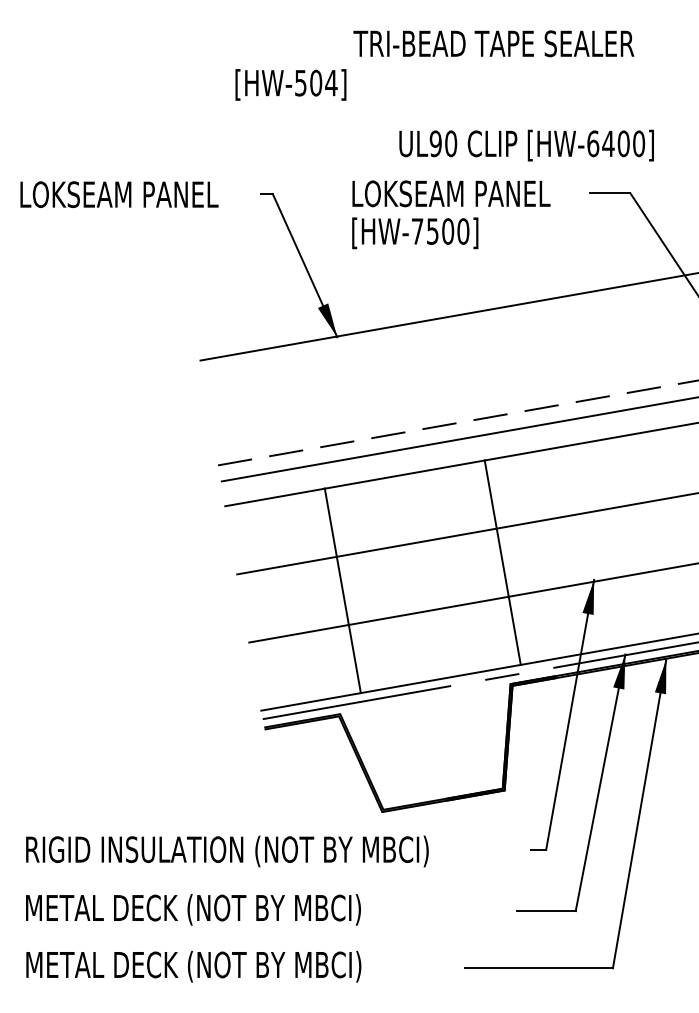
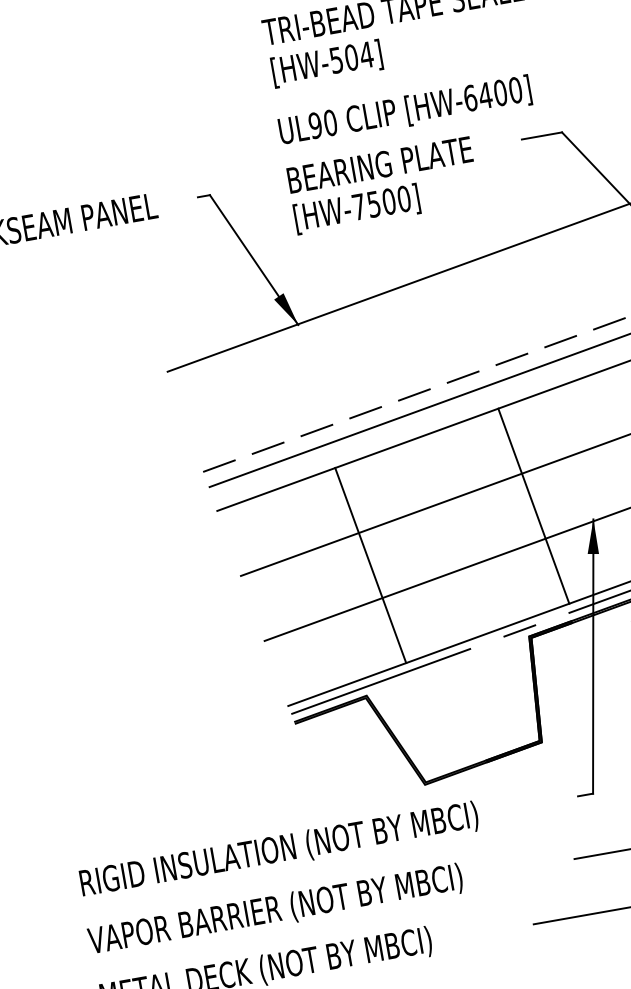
text: (290, 84) -> (326, 63), moved
text: (526, 145) -> (405, 111), moved
text: (452, 193) -> (386, 163), LOKSEAM PANEL -> BEARING PLATE
line: (502, 562) -> (533, 506), moved
line: (342, 590) -> (370, 565), moved
text: (213, 909) -> (275, 910), METAL DECK (NOT BY MBCI) -> VAPOR BARRIER (NOT BY MBCI)

